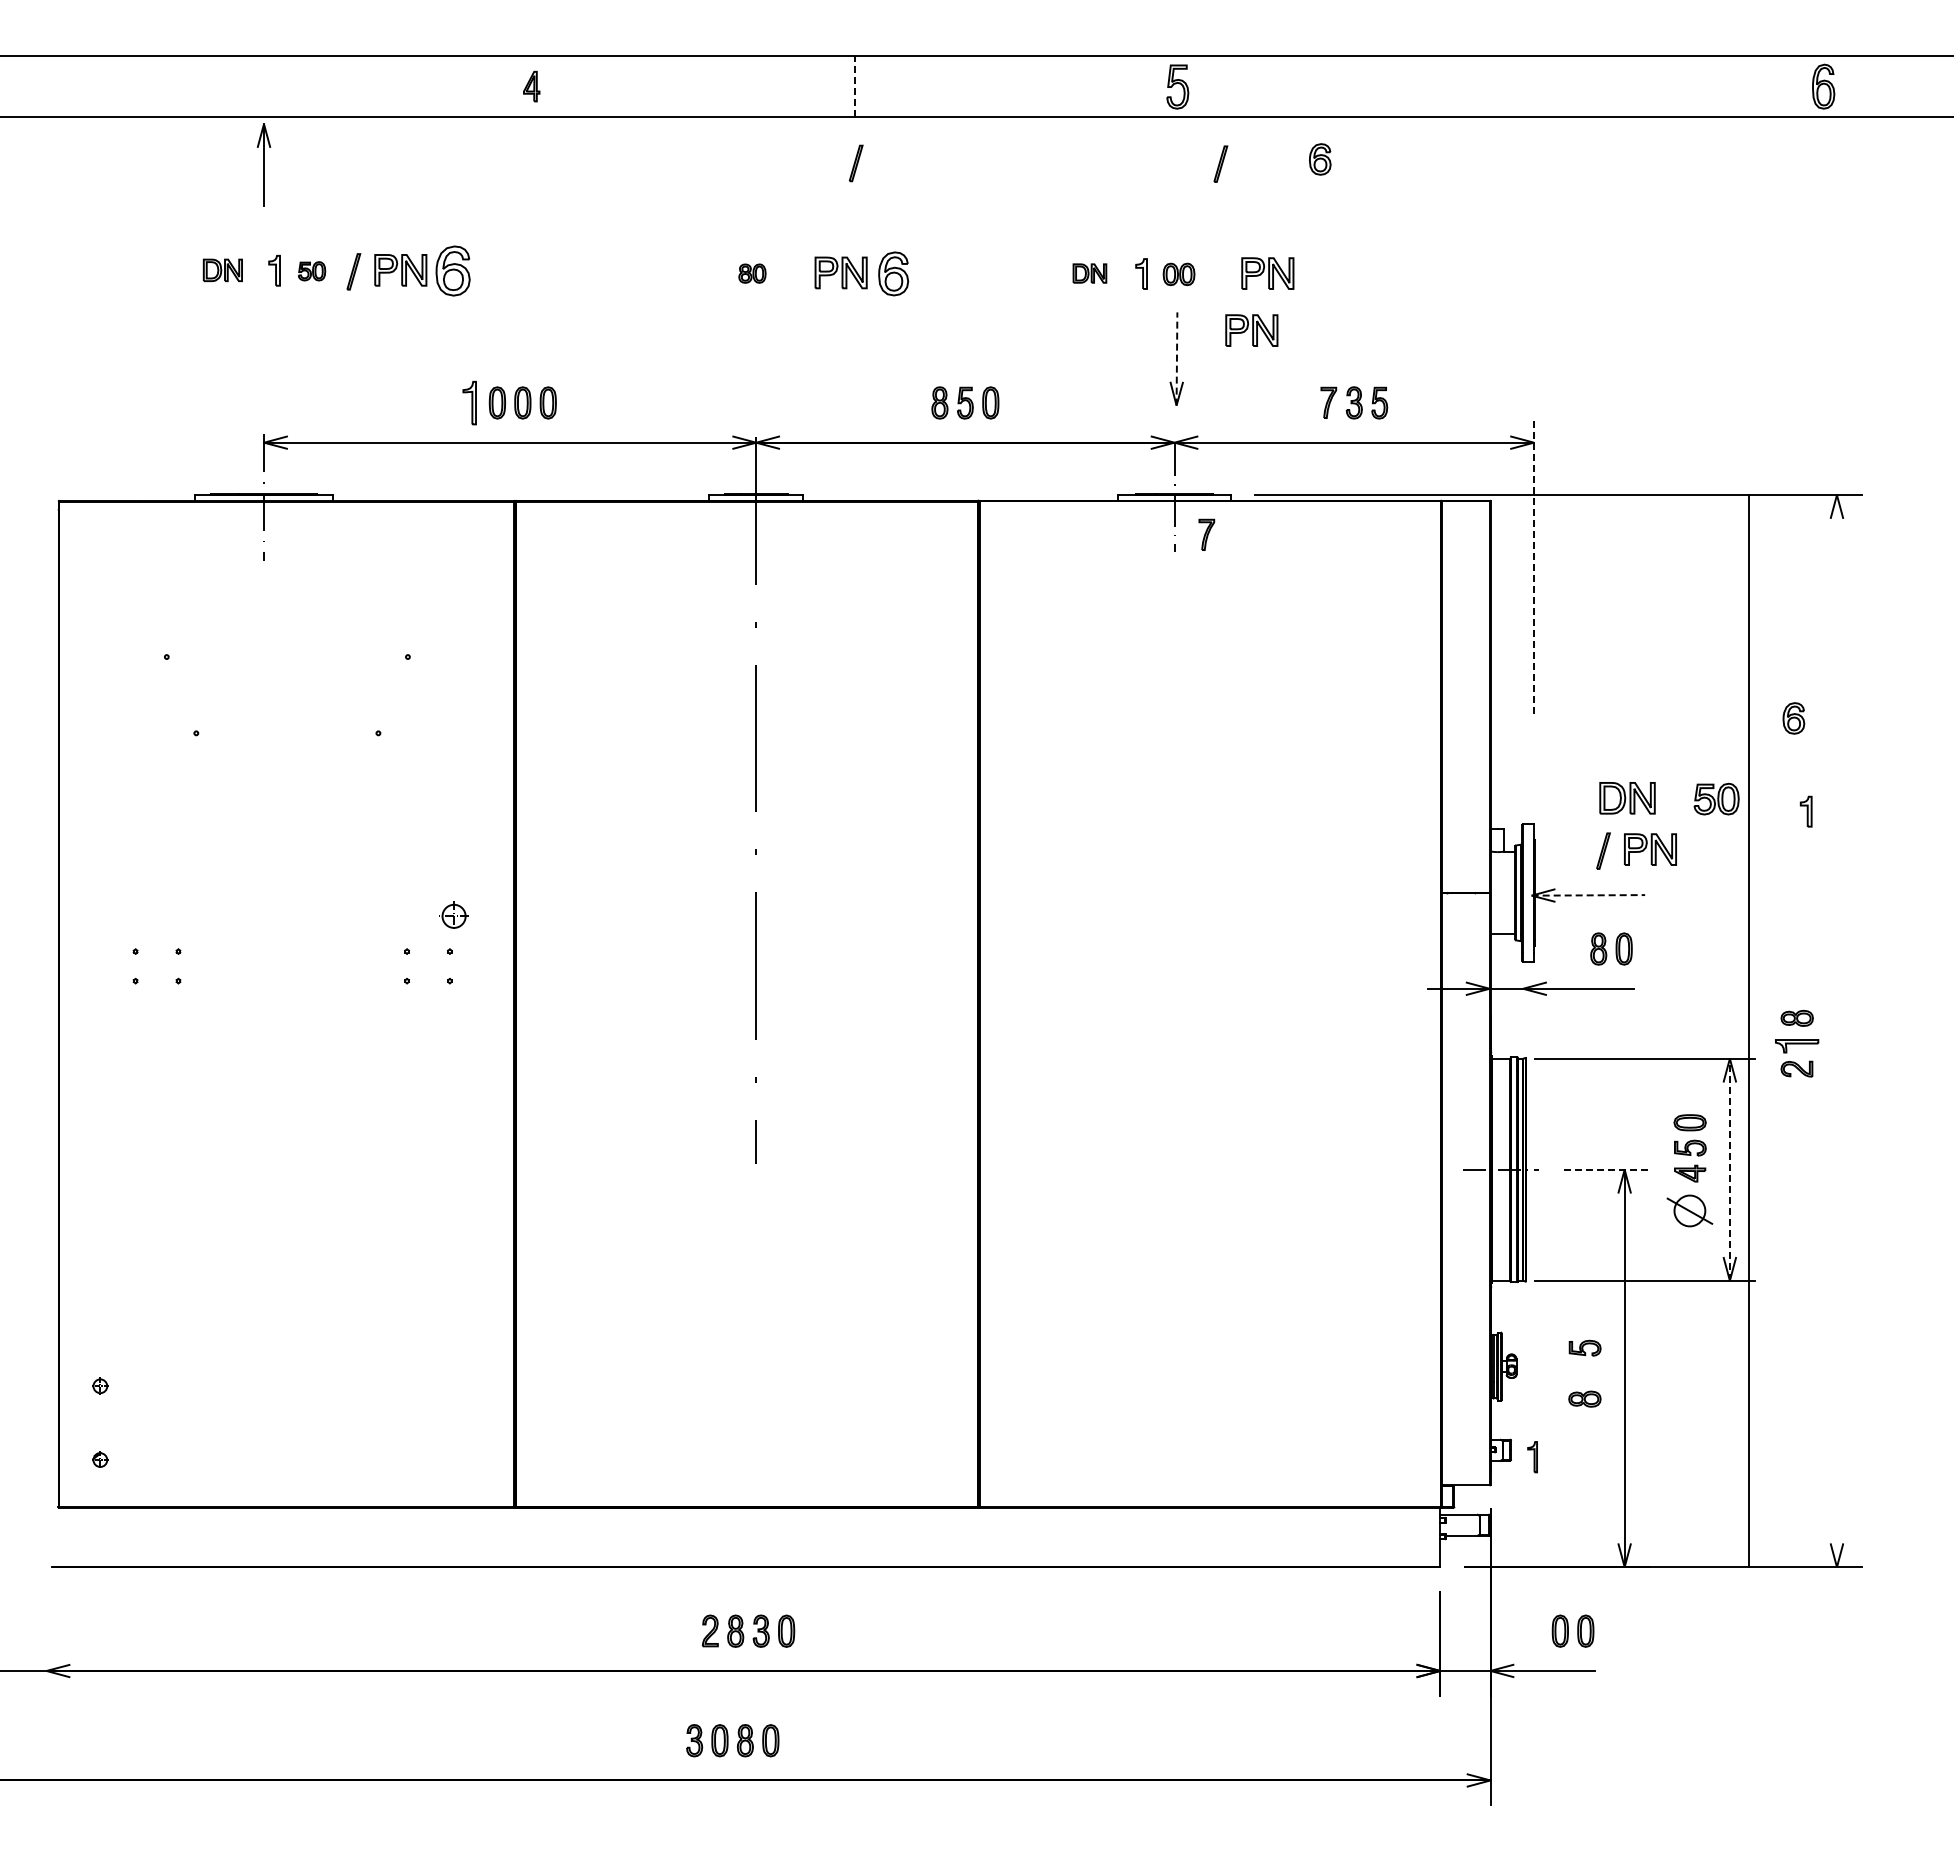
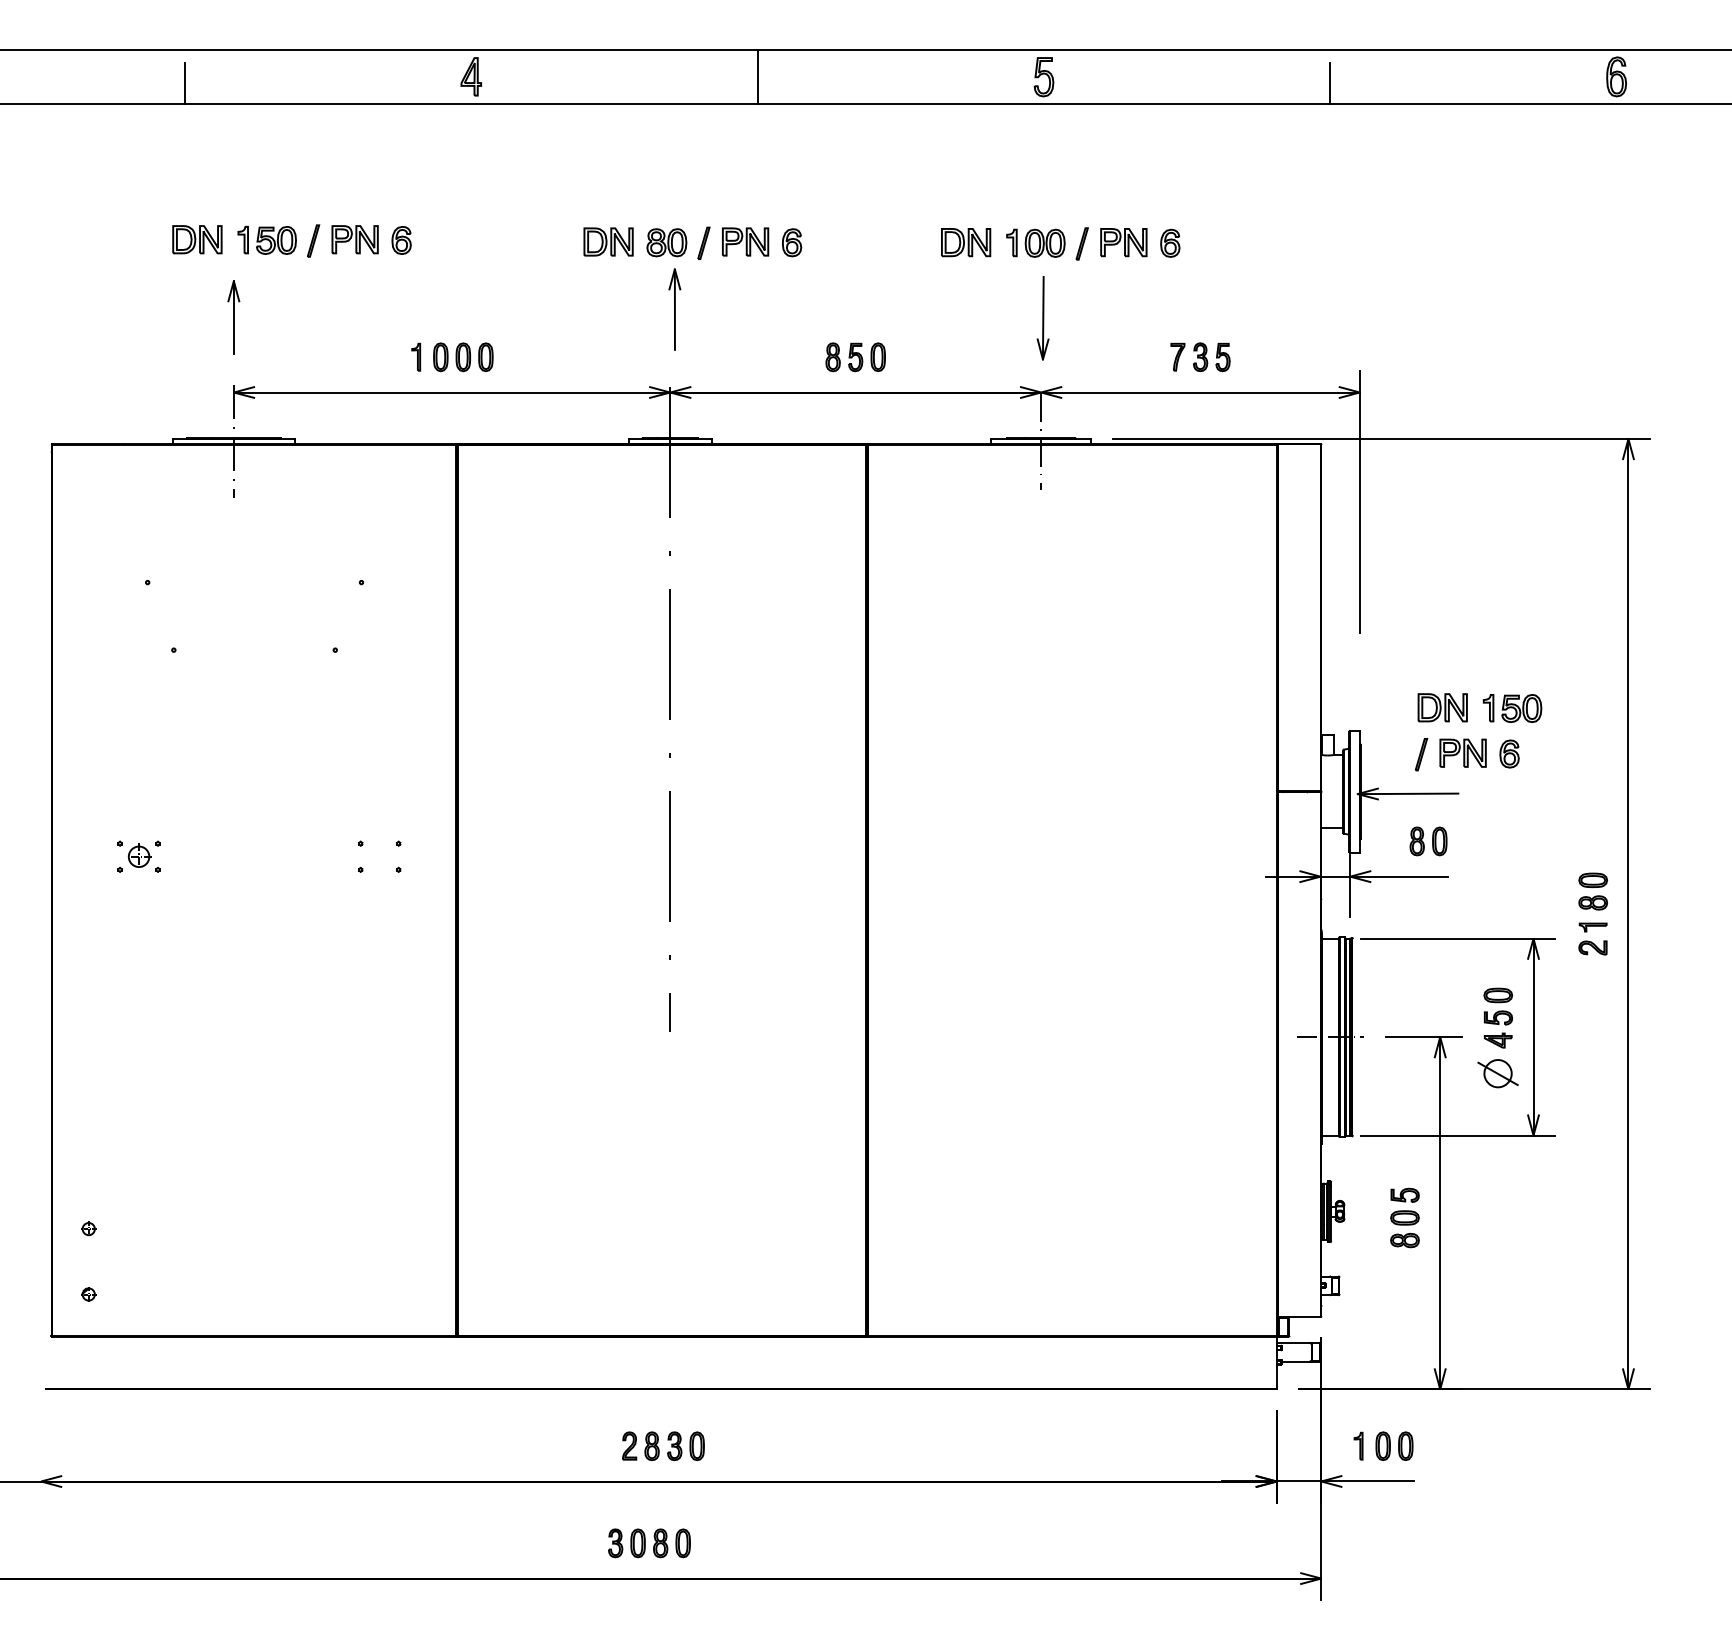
part: (531, 86) -> (471, 76), size x1.43
line: (854, 86) -> (757, 76), dashed -> solid
line: (208, 94) -> (184, 83), added
line: (1500, 94) -> (1330, 83), added
part: (1320, 159) -> (1170, 243), moved
part: (855, 163) -> (703, 243), moved
part: (1220, 163) -> (1081, 243), moved
part: (263, 164) -> (233, 316), moved
part: (222, 270) -> (197, 239), size x1.43
part: (311, 271) -> (275, 240), size x1.67
part: (453, 271) -> (401, 240), size x0.62
part: (686, 272) -> (608, 241), added
part: (752, 273) -> (666, 242), size x1.67
part: (893, 273) -> (791, 242), size x0.71
part: (1089, 273) -> (965, 242), size x1.67
part: (1178, 274) -> (1044, 243), size x1.43
part: (1251, 330) -> (1109, 293), removed
part: (761, 348) -> (674, 308), added
line: (1176, 359) -> (1042, 318), dashed -> solid
part: (469, 402) -> (416, 356), size x0.71
part: (1206, 534) -> (1069, 473), removed
line: (1533, 565) -> (1359, 501), dashed -> solid
part: (1793, 718) -> (1509, 754), moved
part: (1805, 811) -> (1487, 707), moved
line: (1588, 895) -> (1408, 793), dashed -> solid
part: (453, 914) -> (138, 855), moved
part: (1796, 992) -> (1592, 879), added
line: (1523, 999) -> (1350, 886), added
line: (1748, 1031) -> (1628, 914), moved
part: (1797, 1045) -> (1593, 926), size x0.71
line: (1606, 1169) -> (1424, 1036), dashed -> solid
line: (1729, 1169) -> (1533, 1036), dashed -> solid
part: (1584, 1373) -> (1404, 1217), added
part: (1532, 1457) -> (1358, 1446), moved

